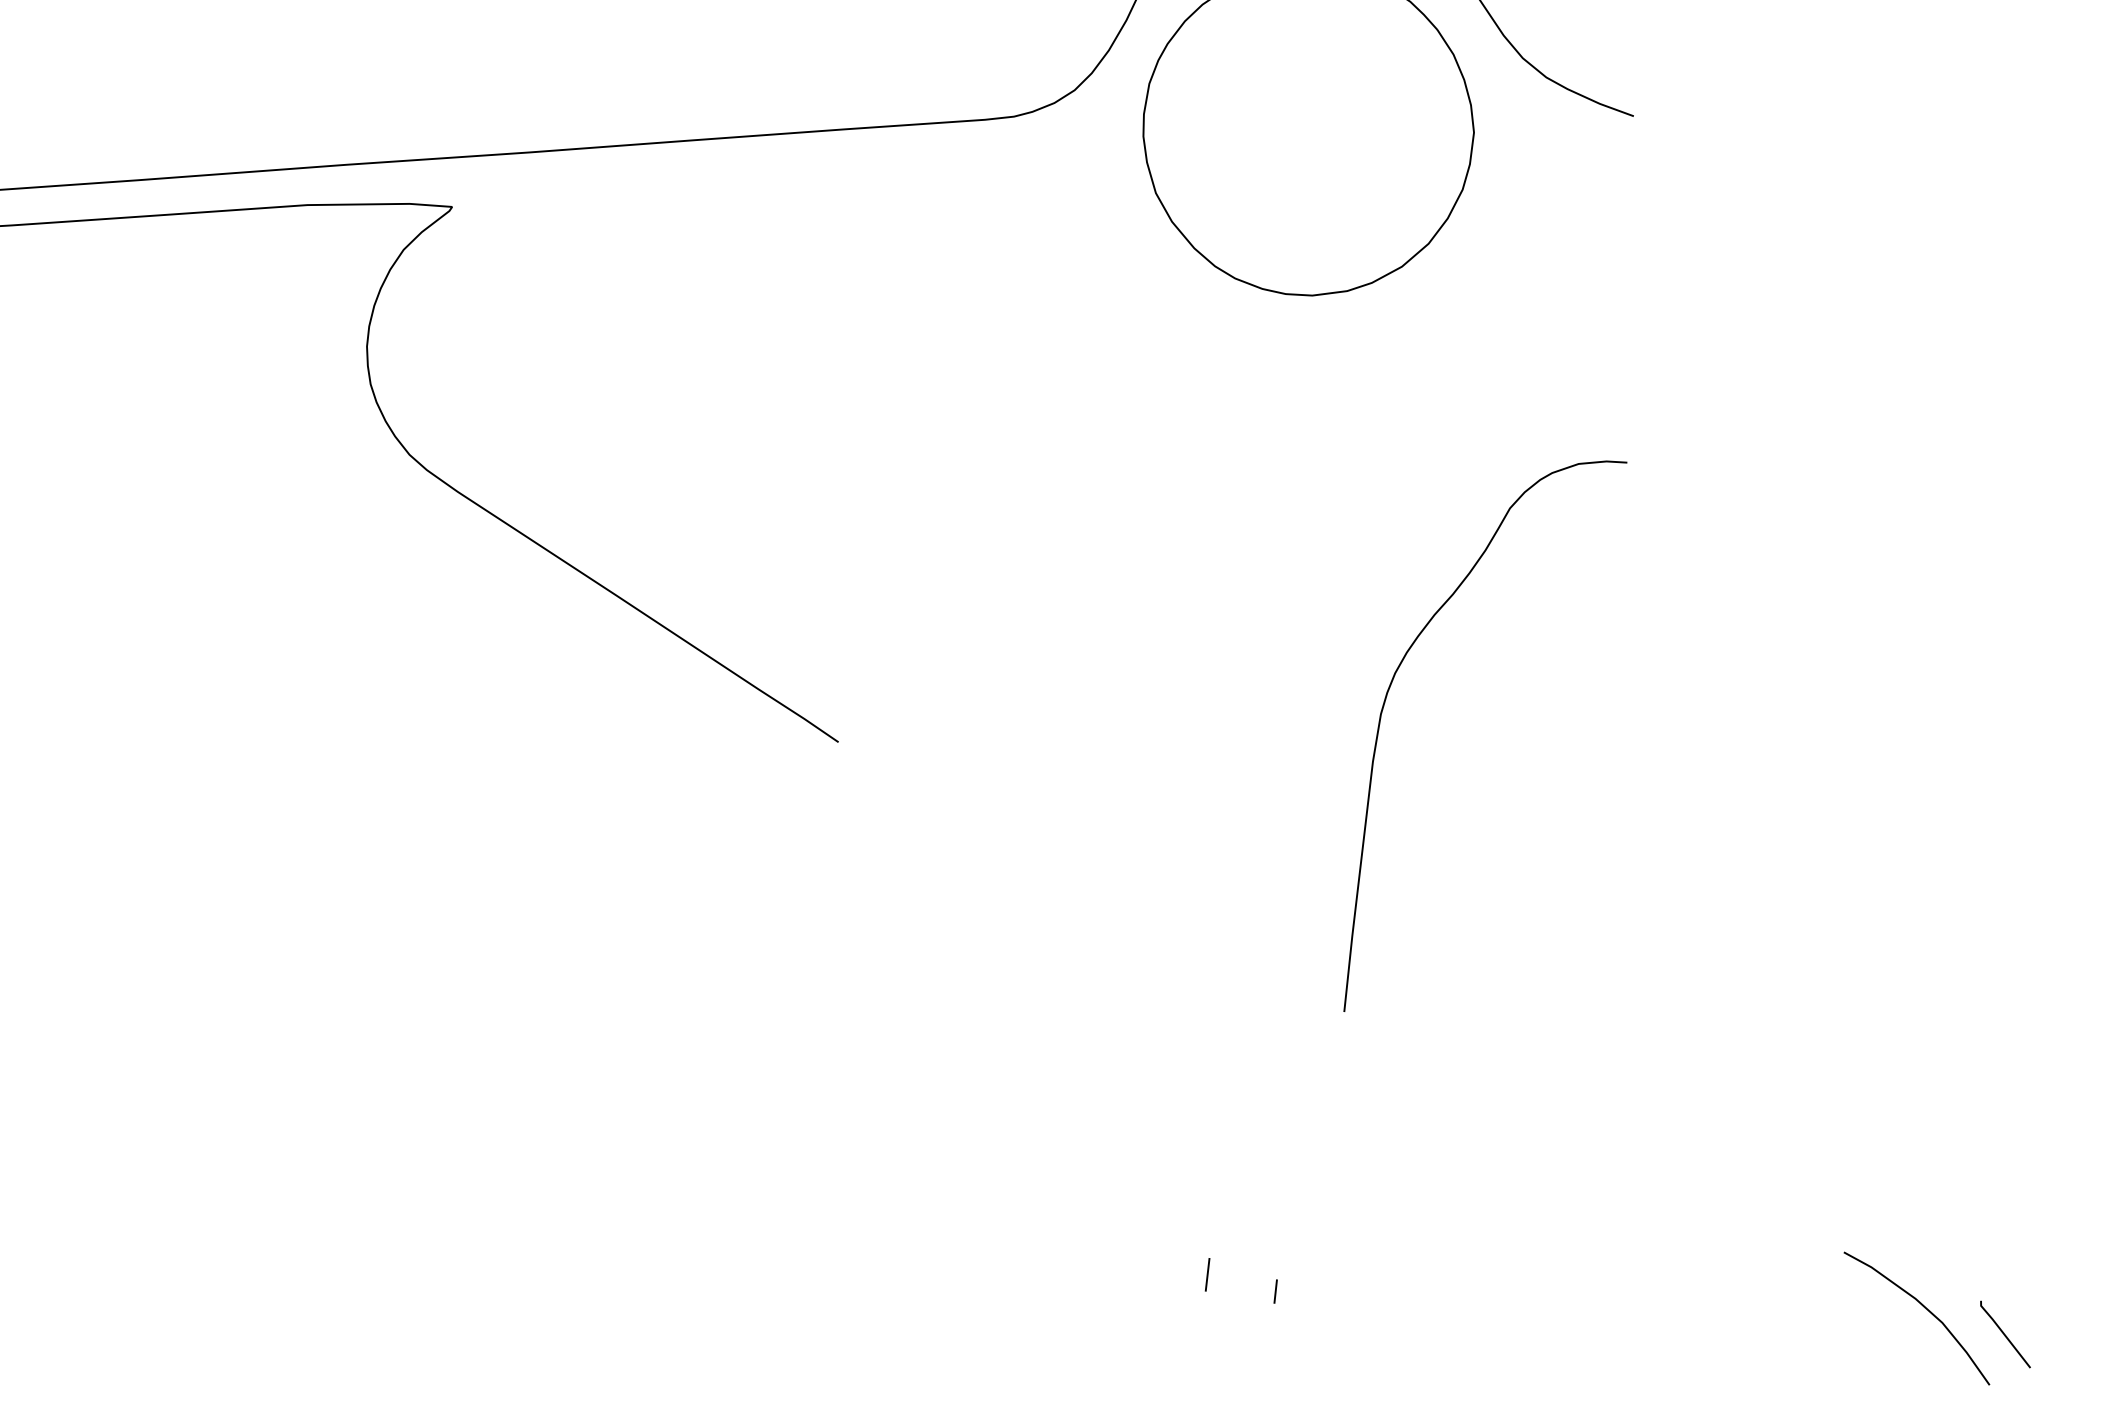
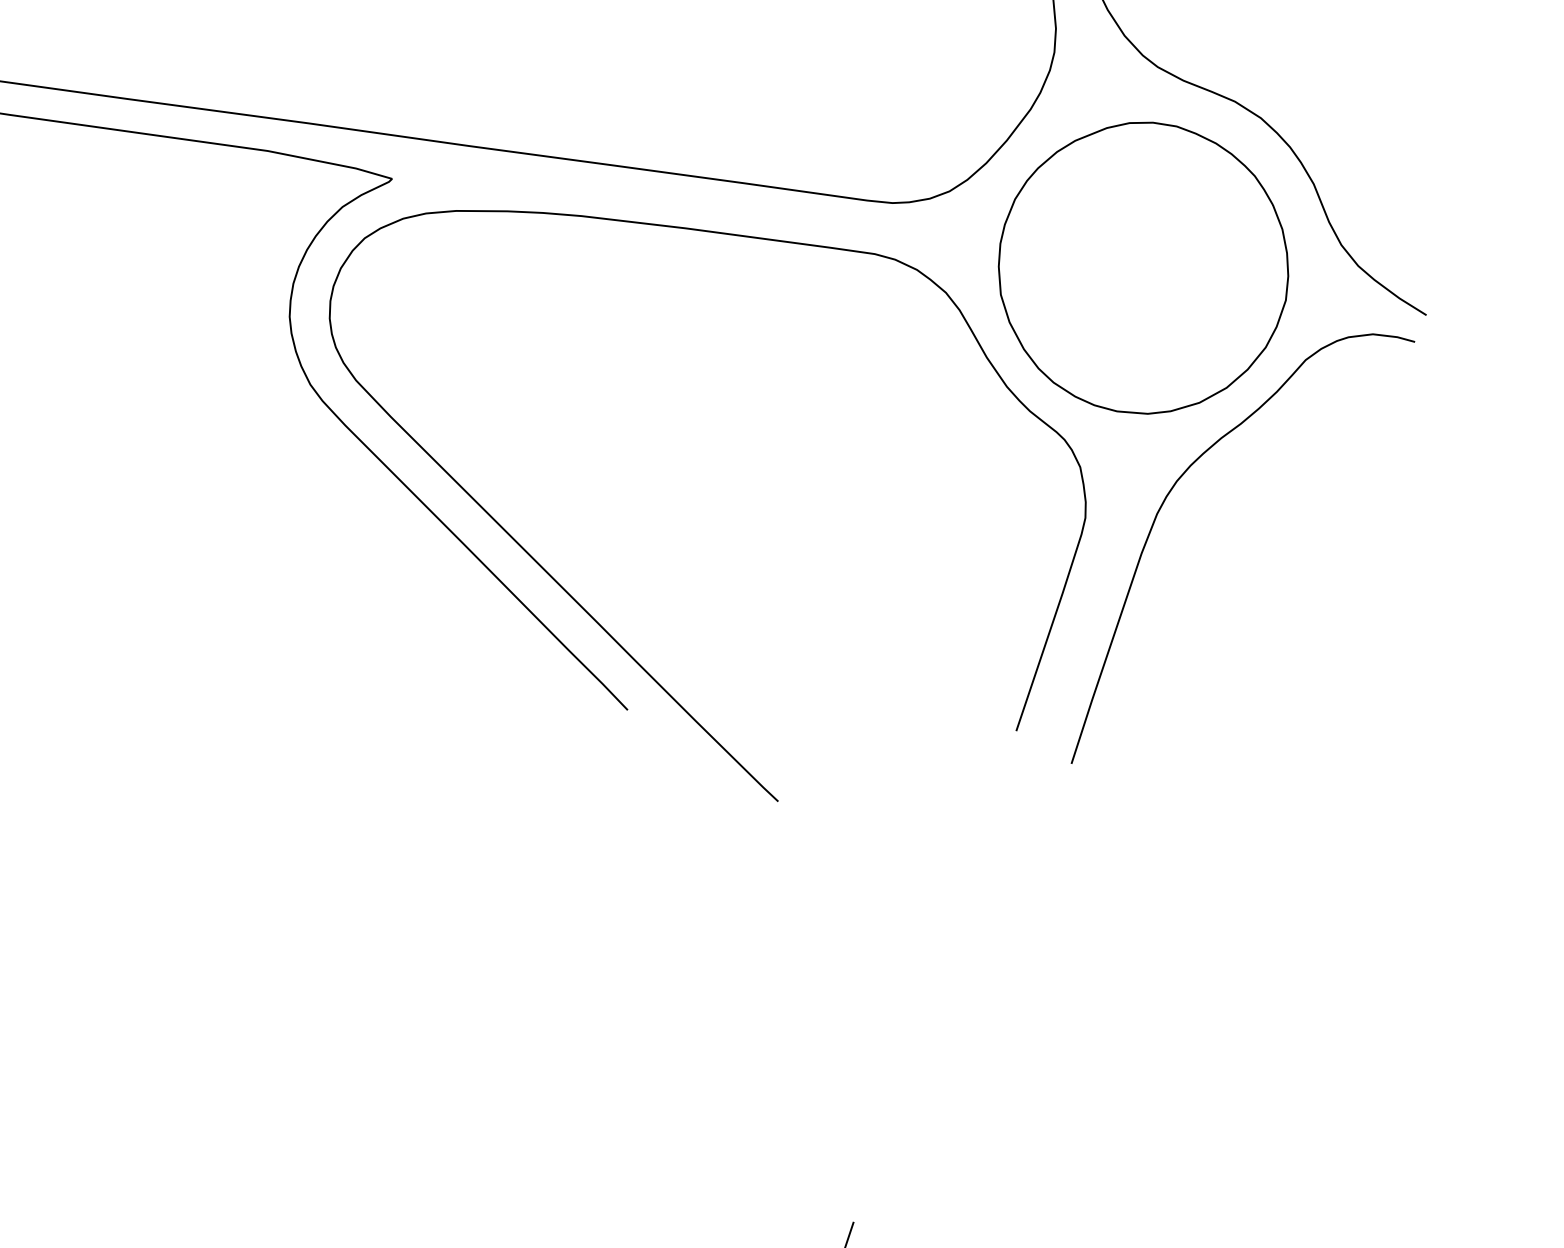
curve: (762, 636) -> (581, 605), added
curve: (1385, 703) -> (1163, 505), moved

